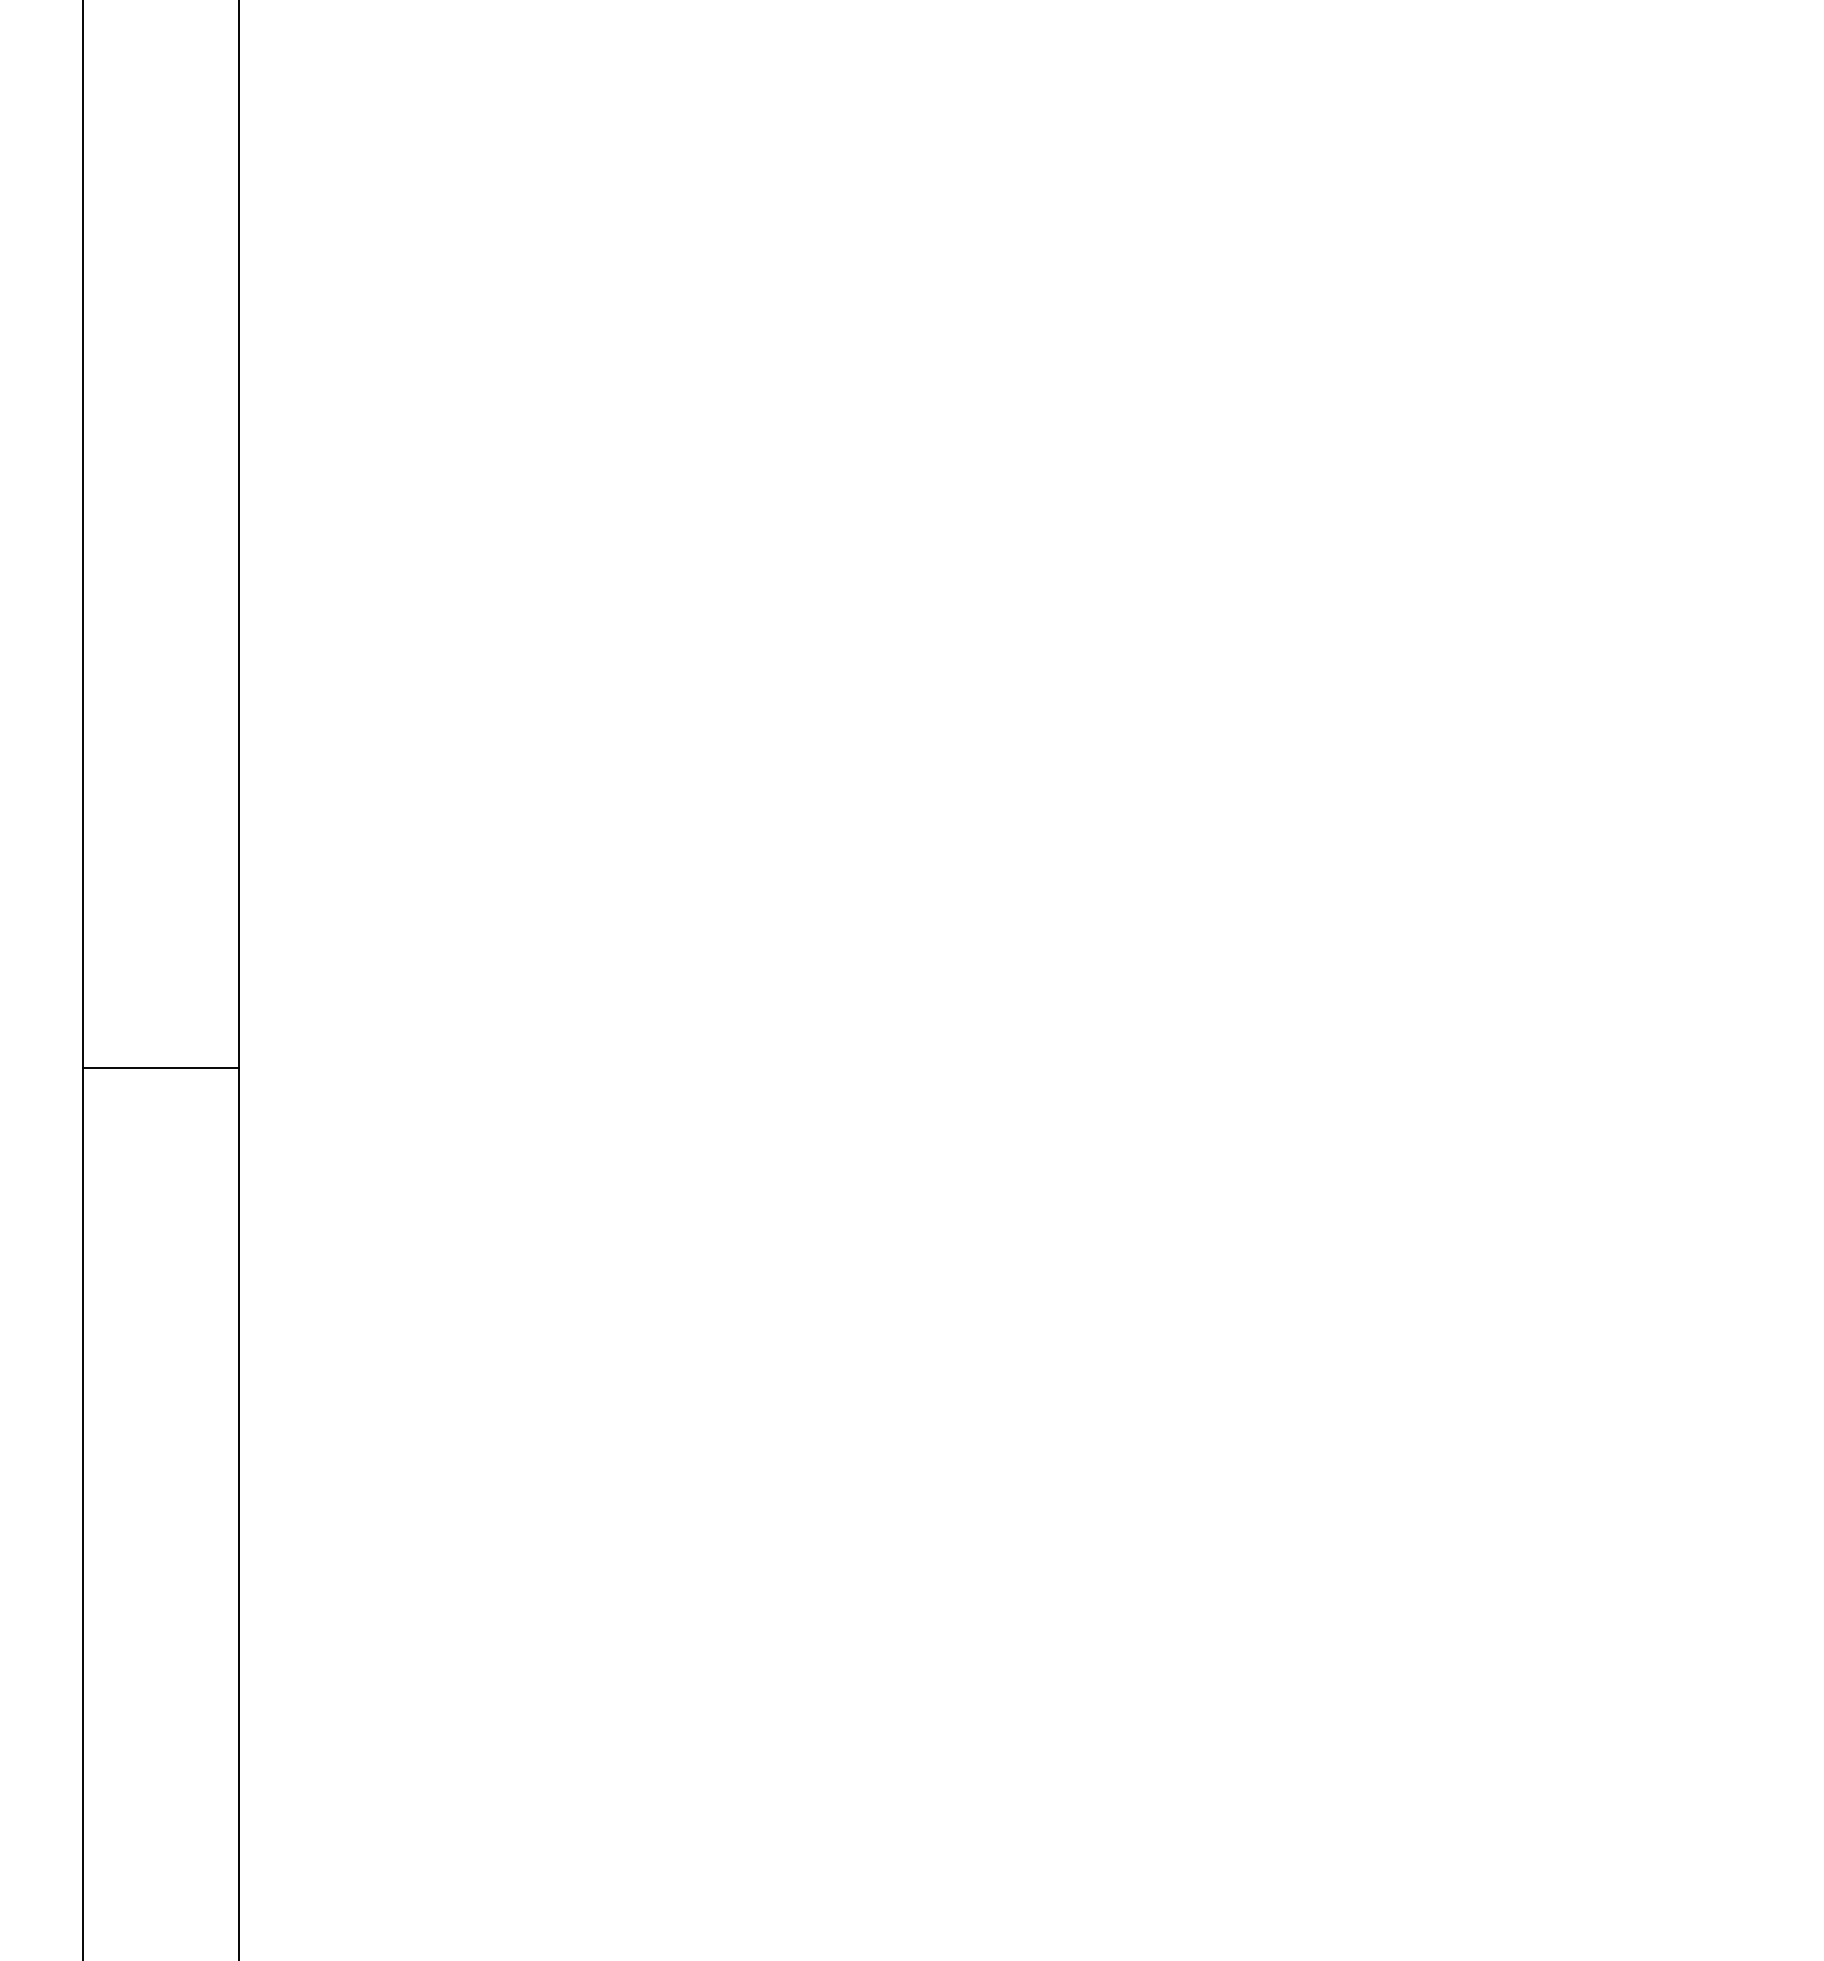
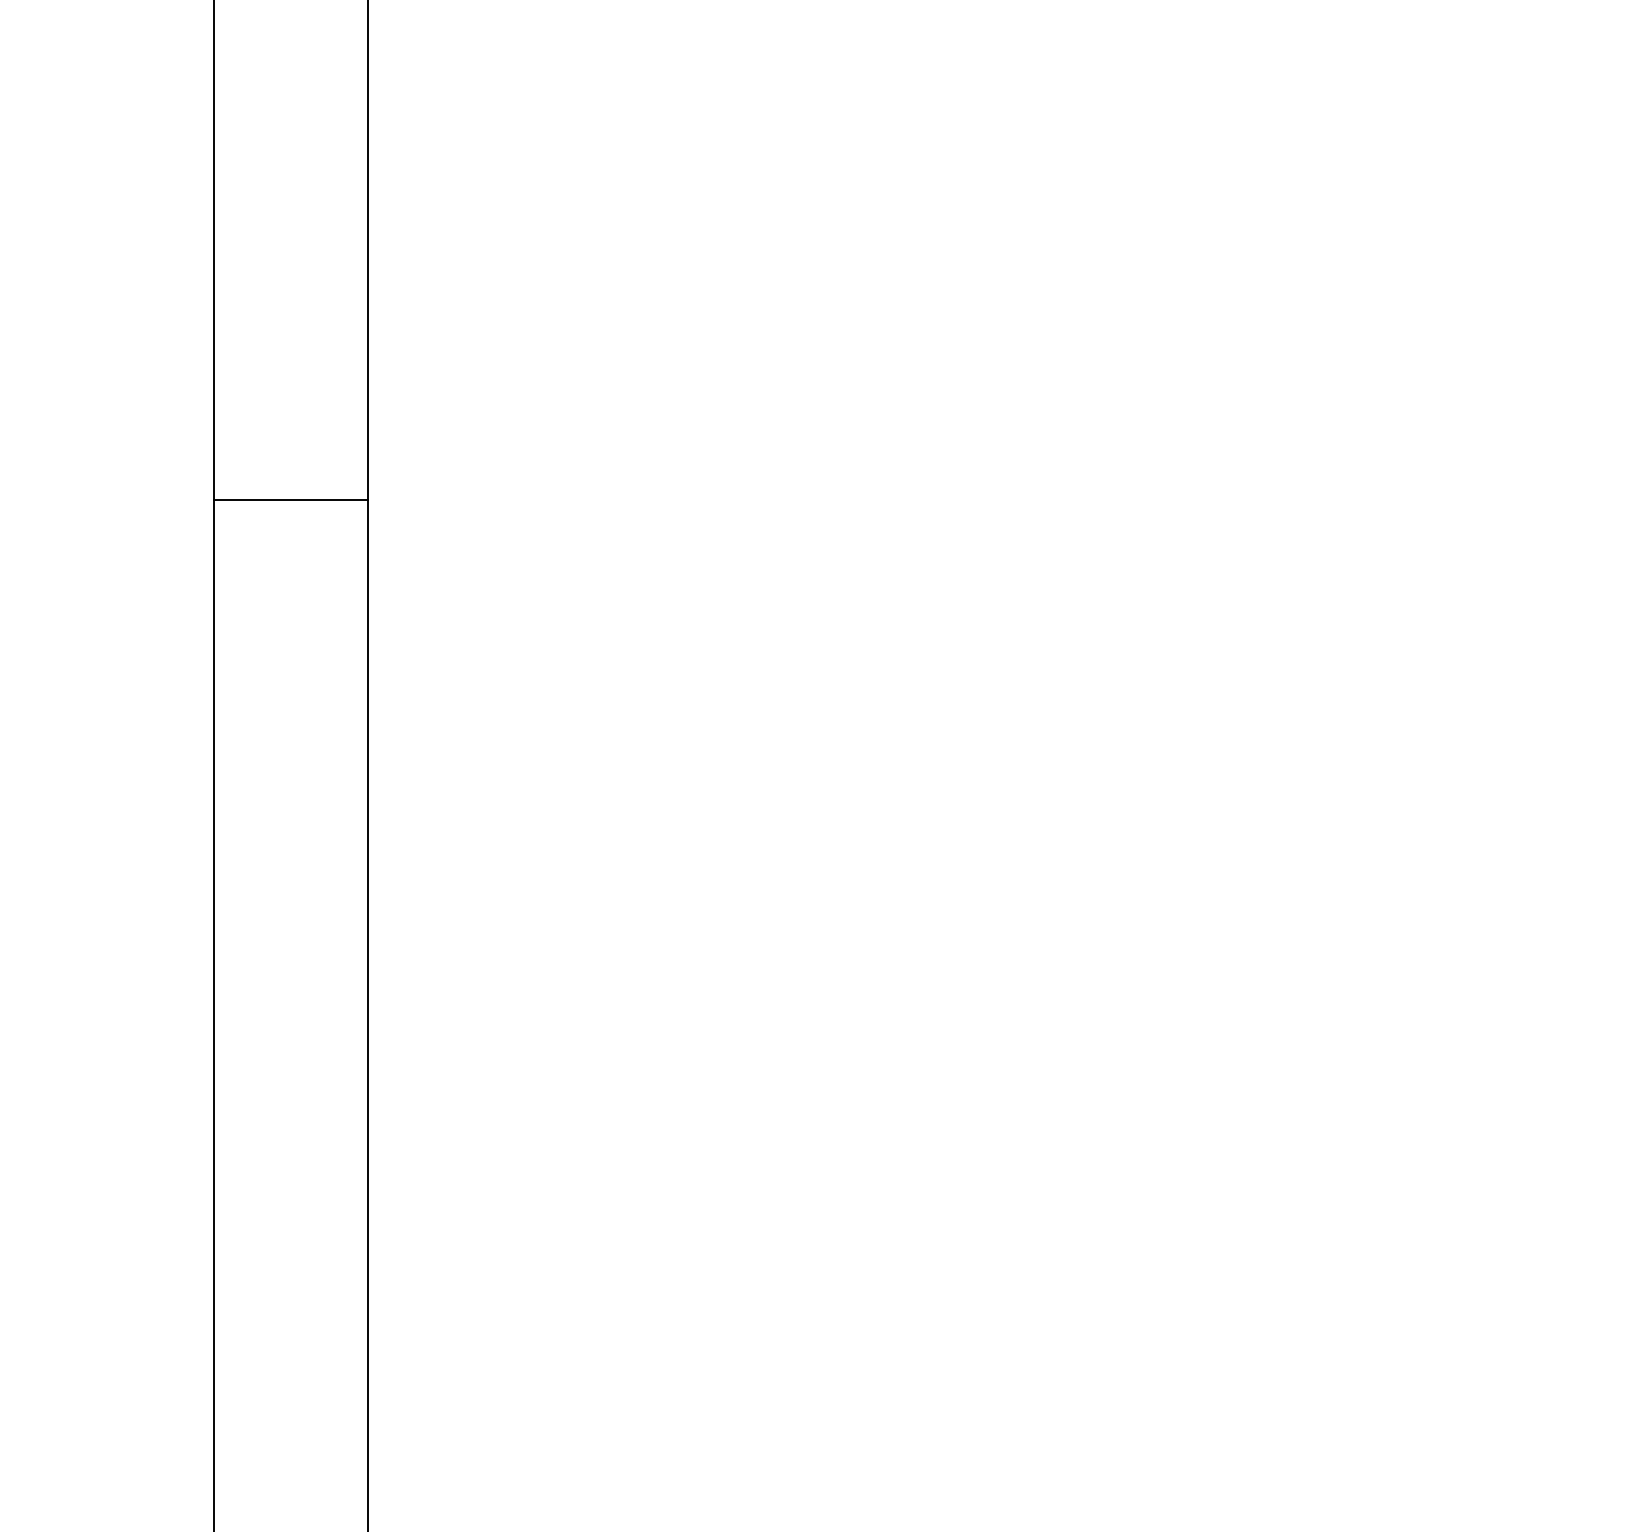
line: (160, 1068) -> (290, 500), moved

